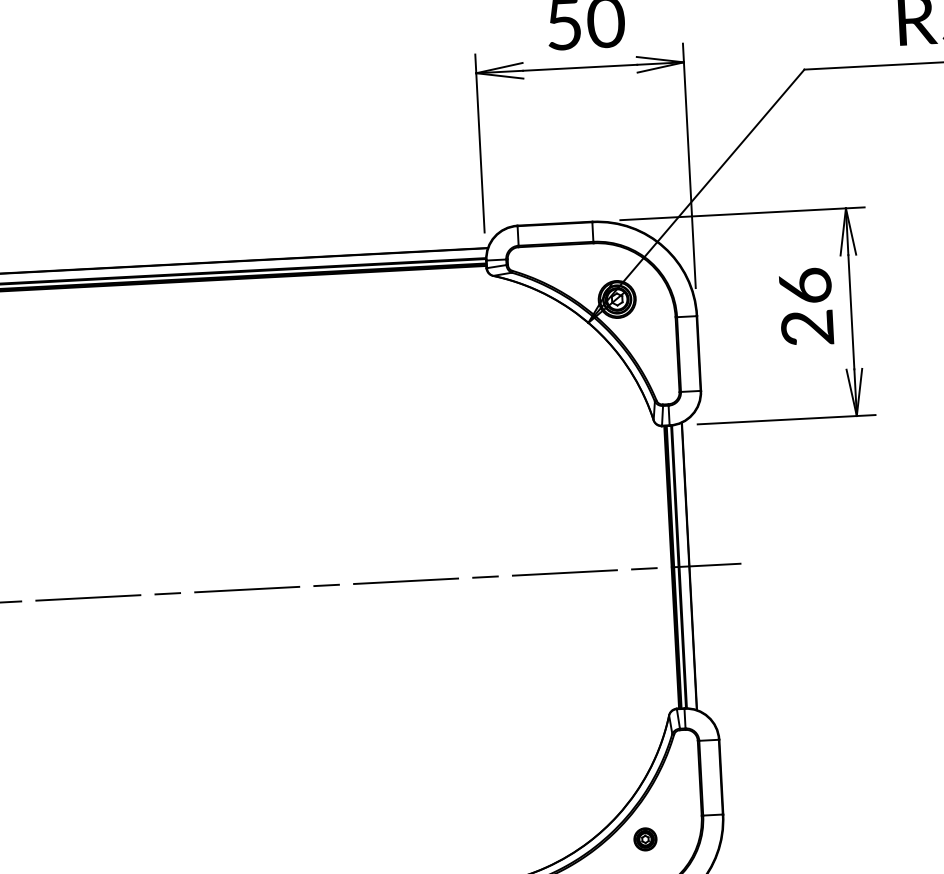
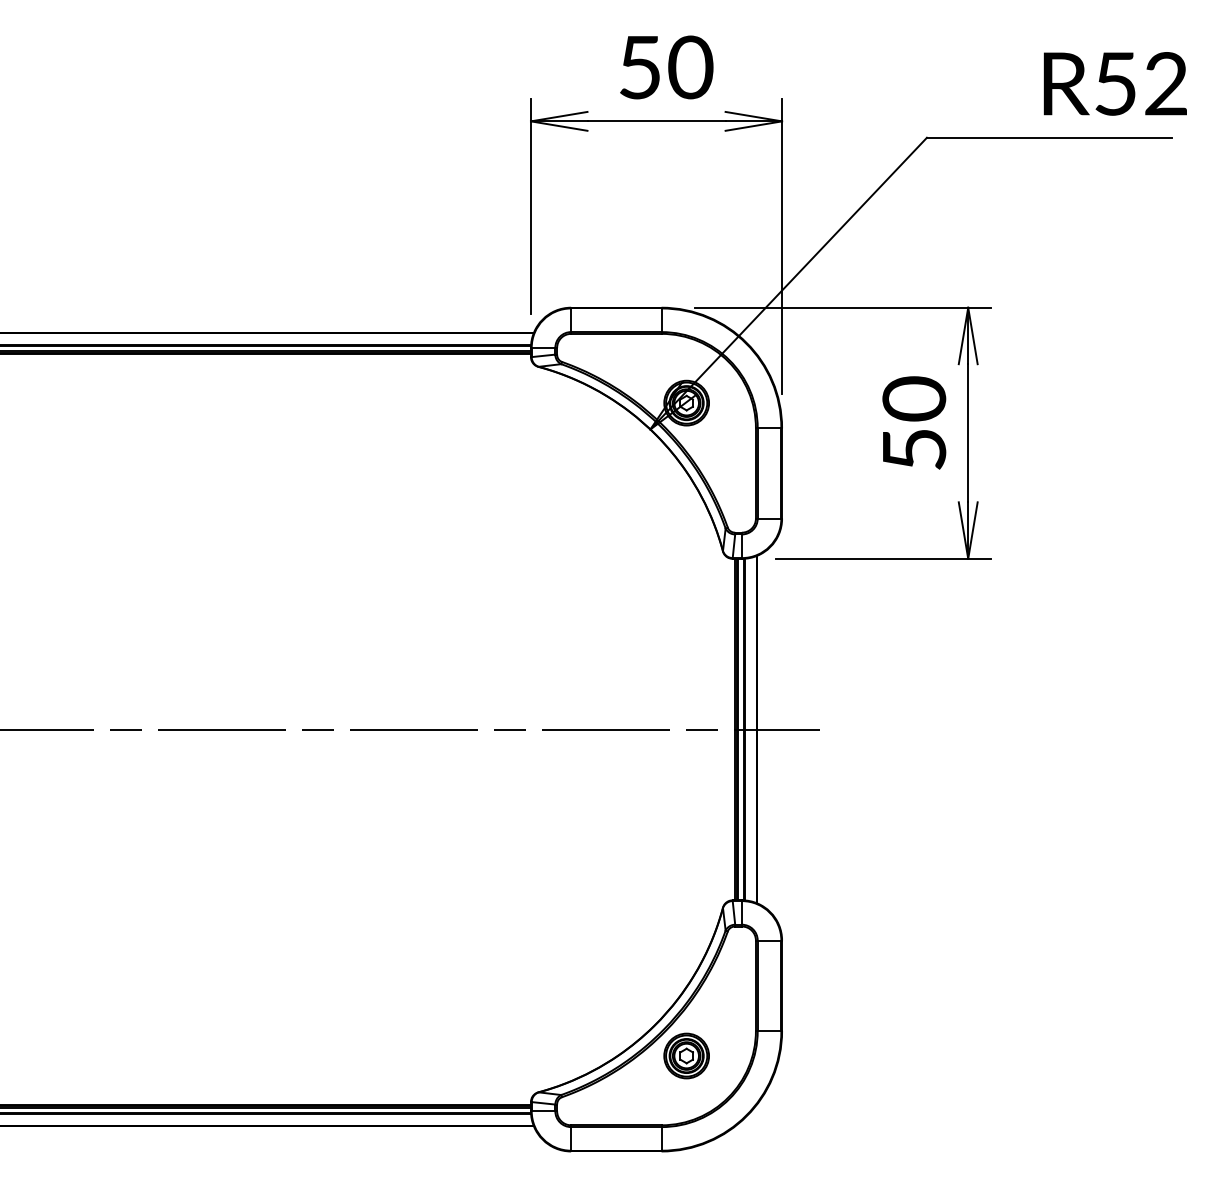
text: (806, 306) -> (914, 423), 26 -> 50
part: (645, 838) -> (686, 1055), size x1.67

